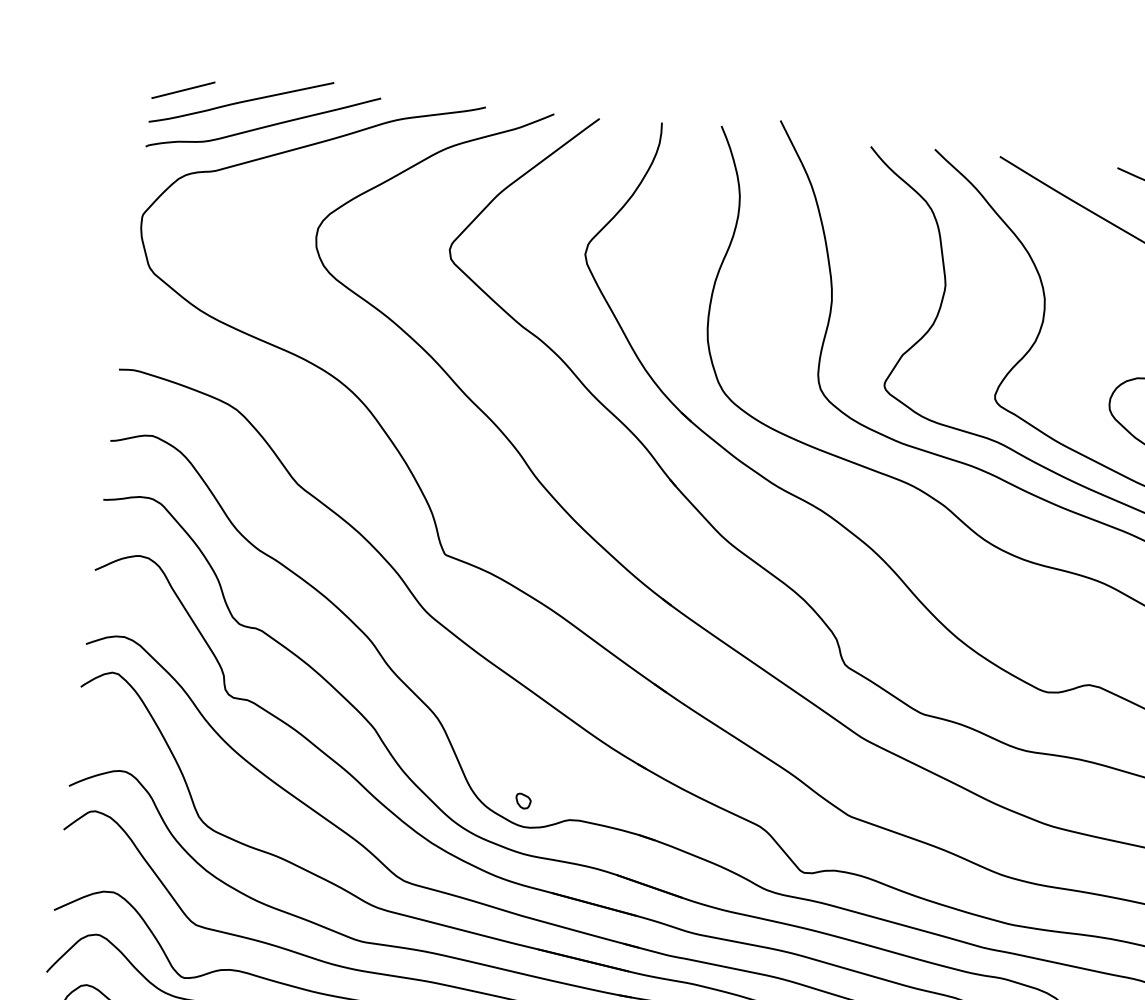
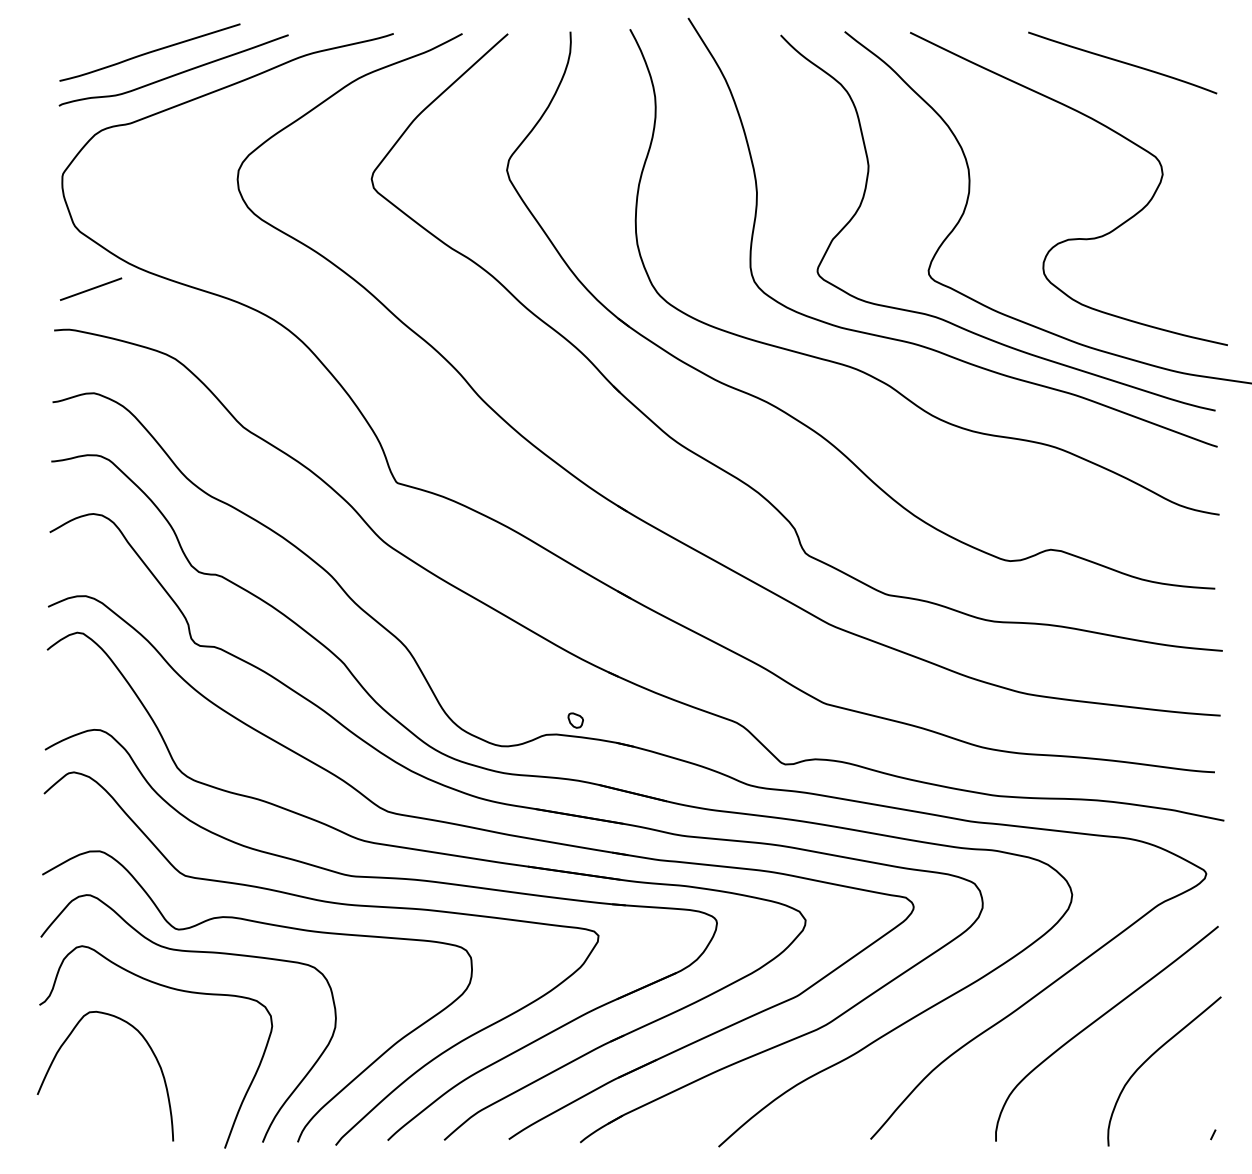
line: (183, 89) -> (91, 288), moved
part: (523, 801) -> (575, 720), moved

